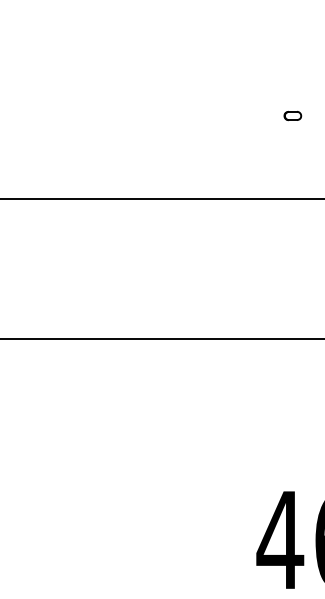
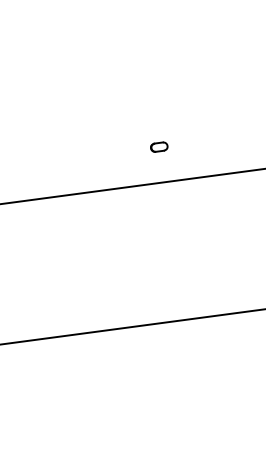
part: (292, 116) -> (158, 147), moved

